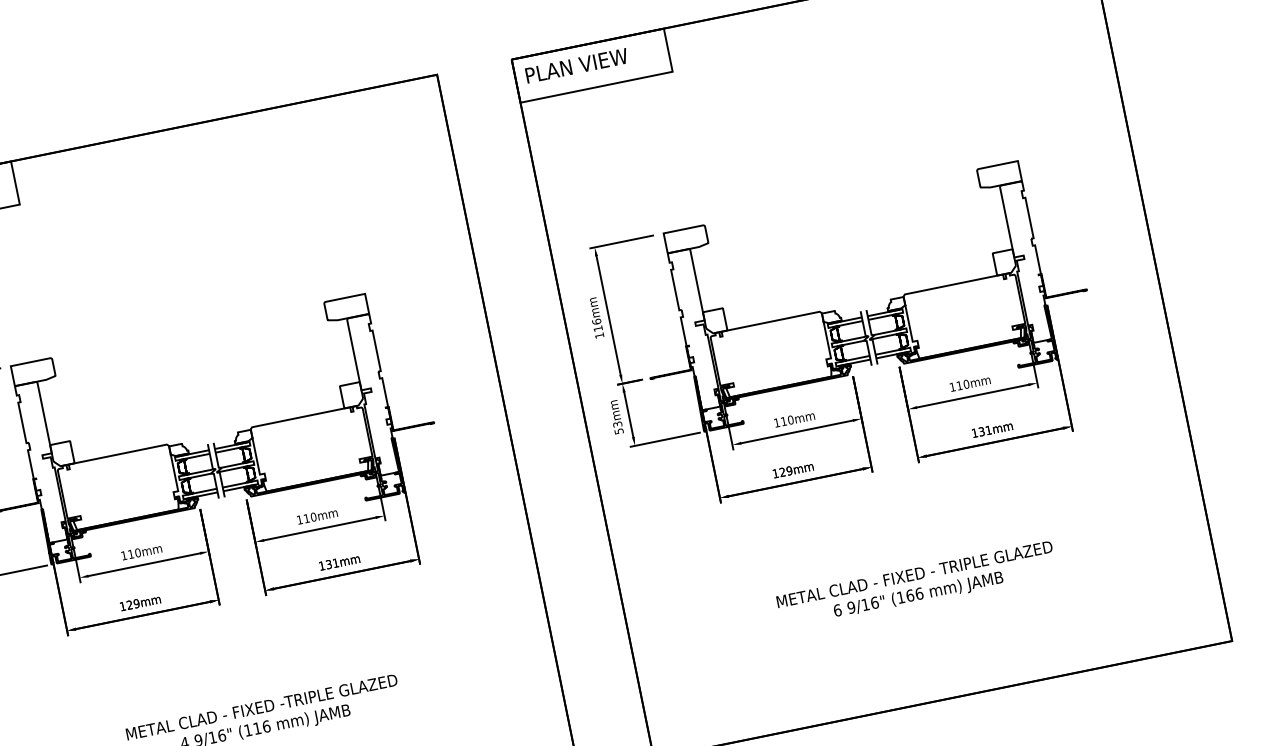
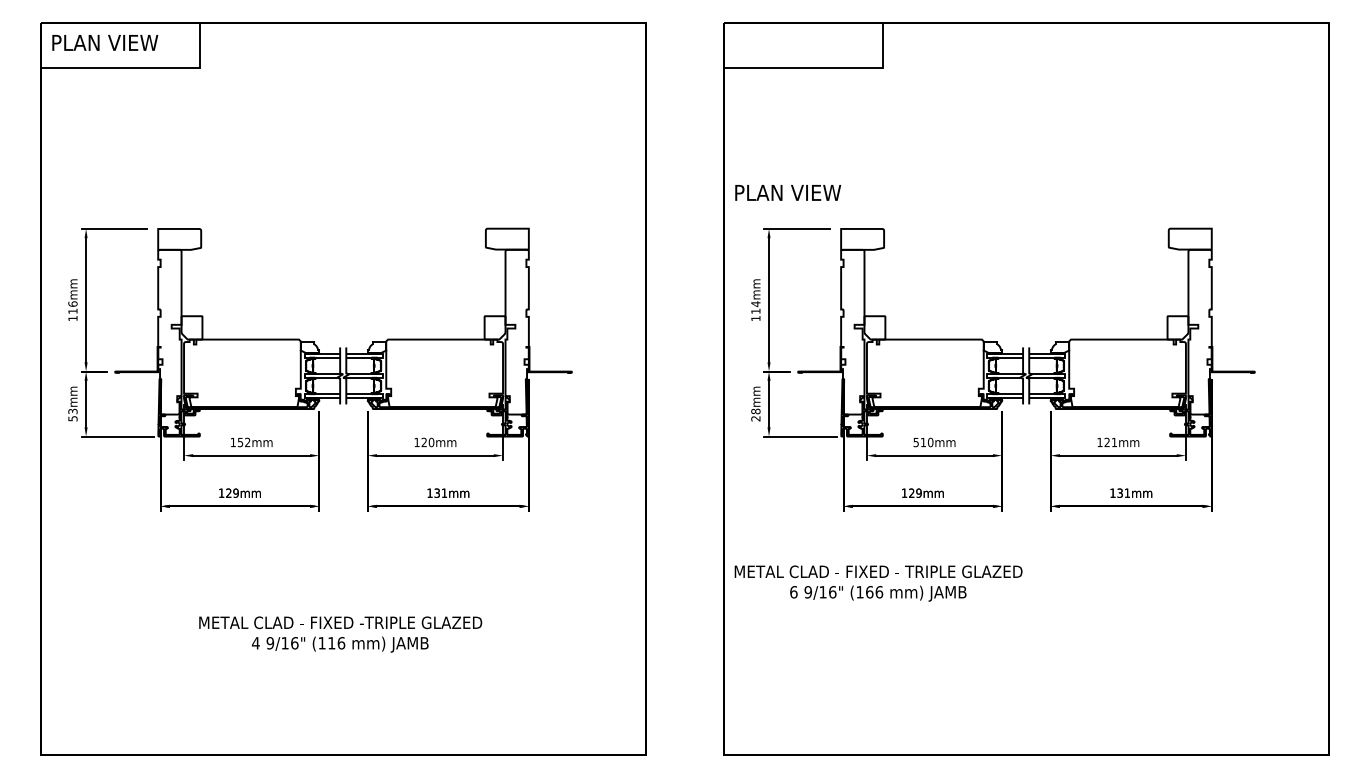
text: (577, 65) -> (788, 192), moved
text: (596, 322) -> (755, 304), 116mm -> 114mm
text: (962, 385) -> (1110, 442), 110mm -> 121mm
text: (776, 423) -> (915, 442), 110mm -> 510mm
text: (617, 427) -> (755, 414), 53mm -> 28mm
text: (305, 517) -> (423, 441), 110mm -> 120mm
text: (133, 553) -> (243, 442), 110mm -> 152mm
text: (916, 585) -> (878, 583), moved

